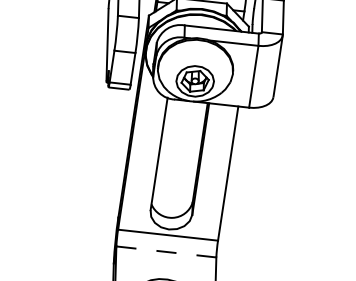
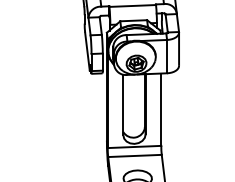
line: (165, 250) -> (134, 155), dashed -> solid

